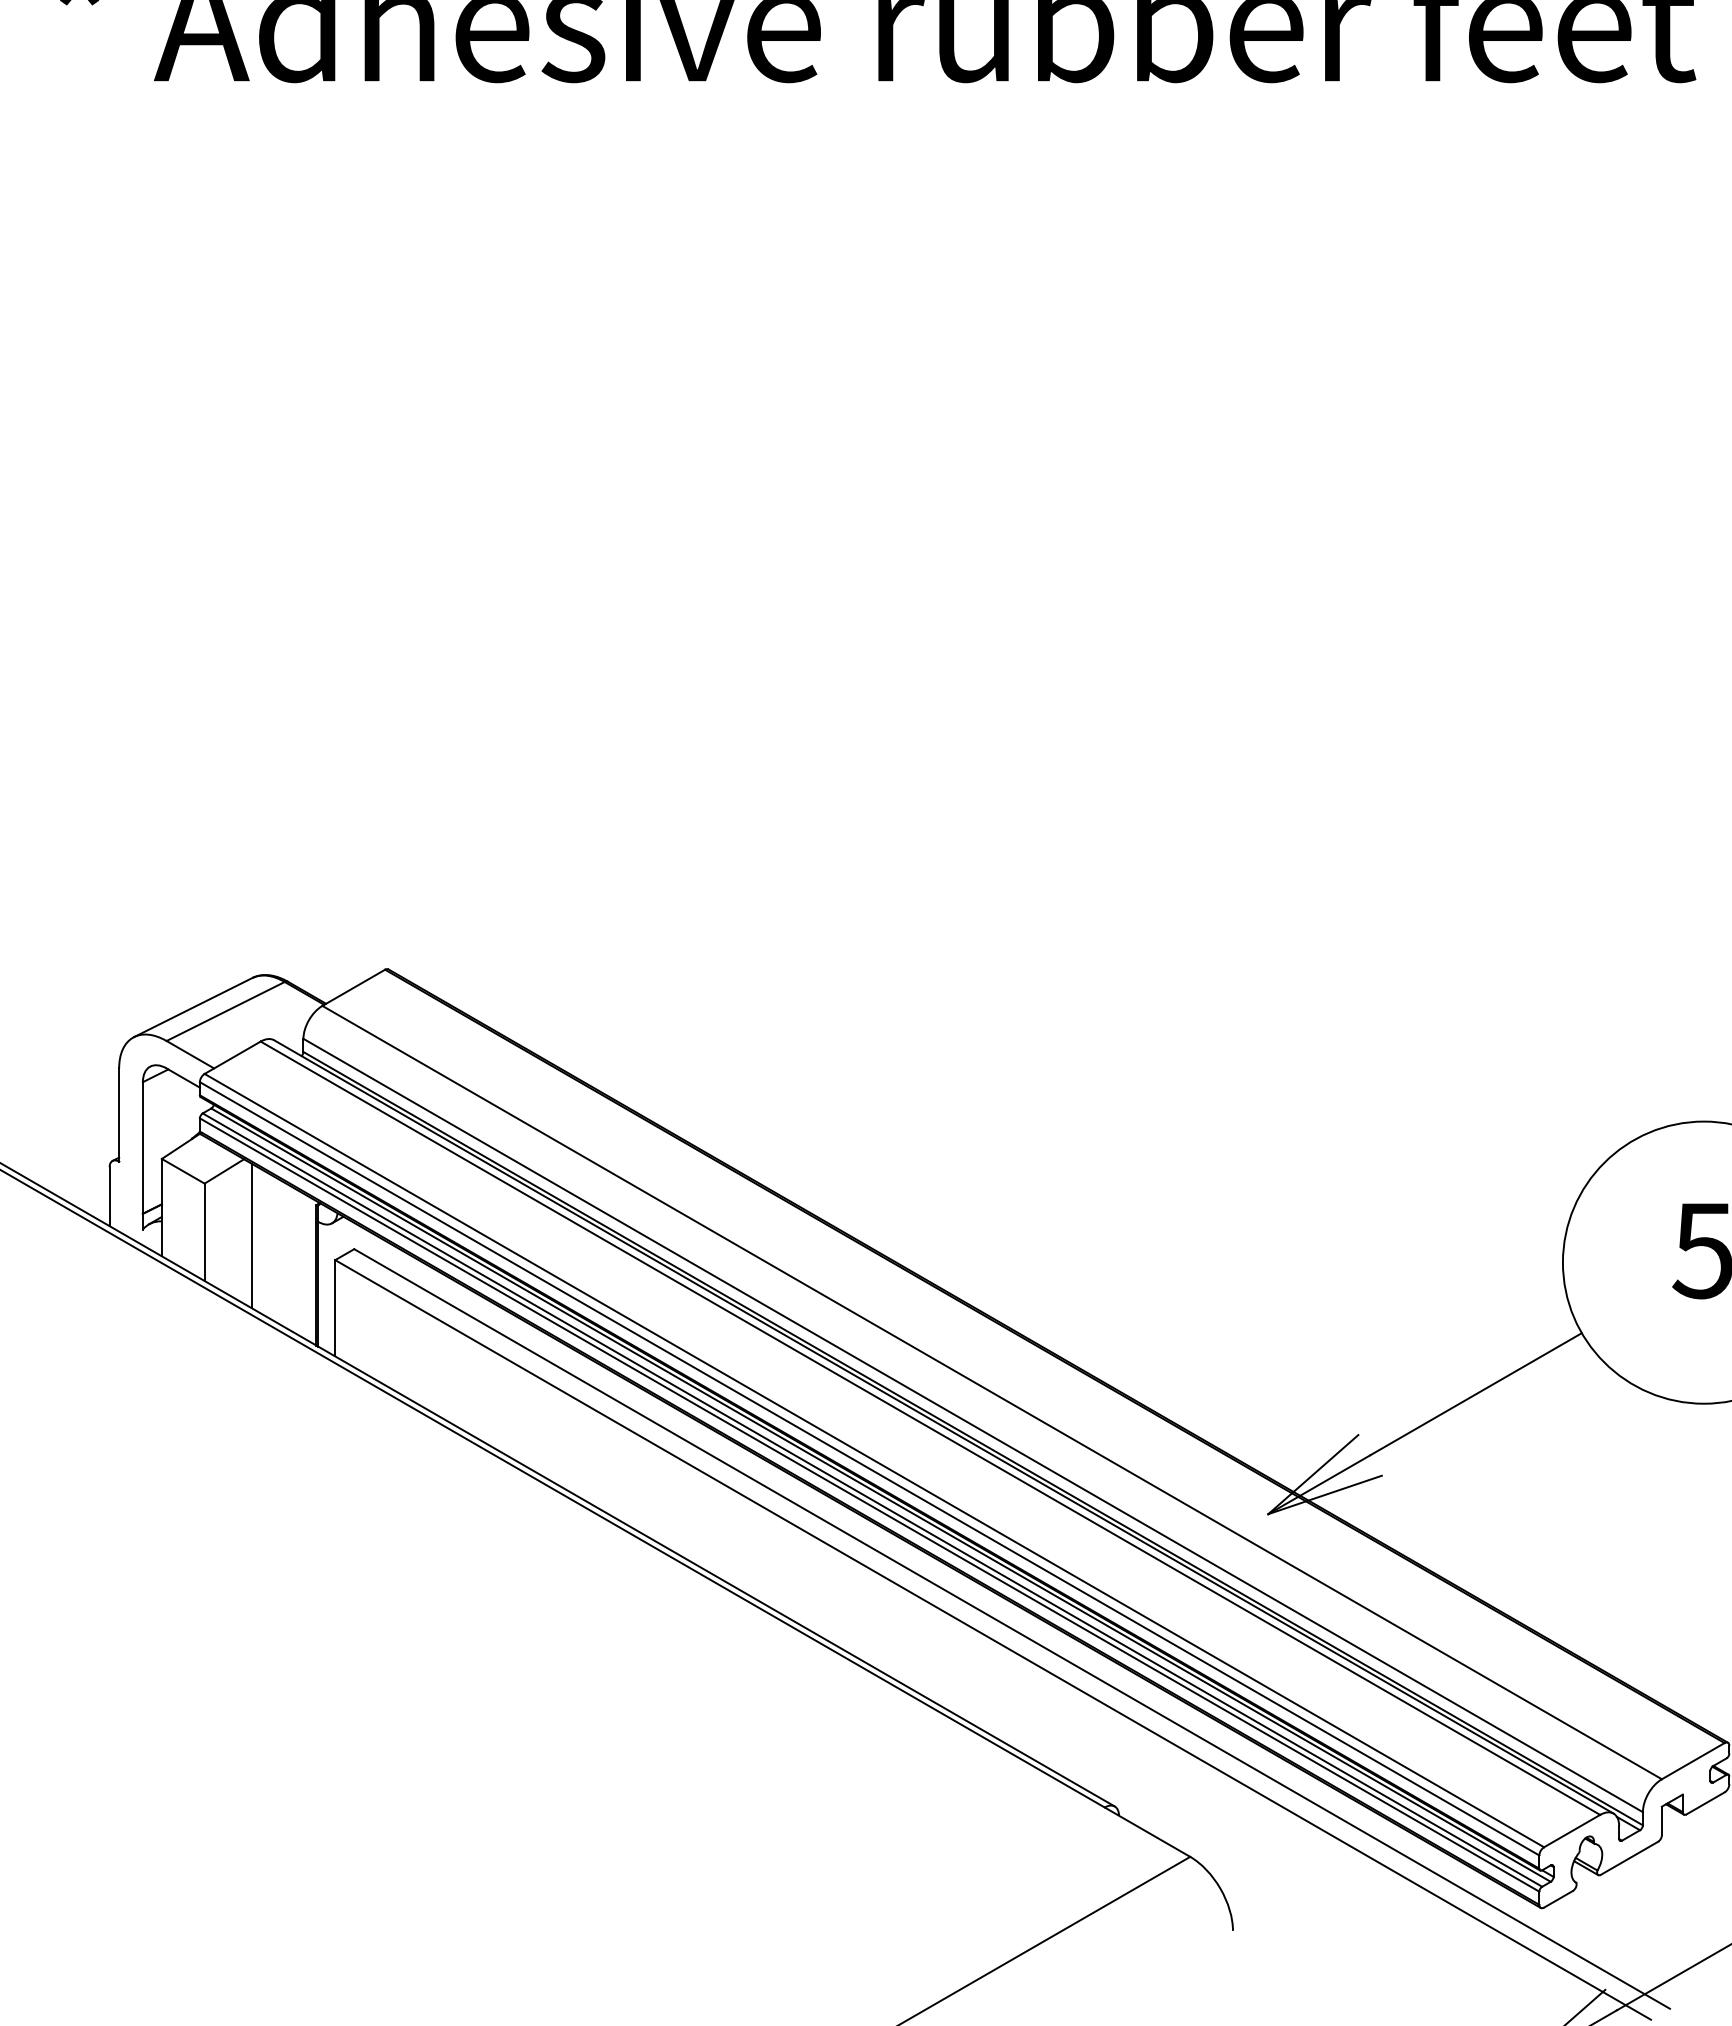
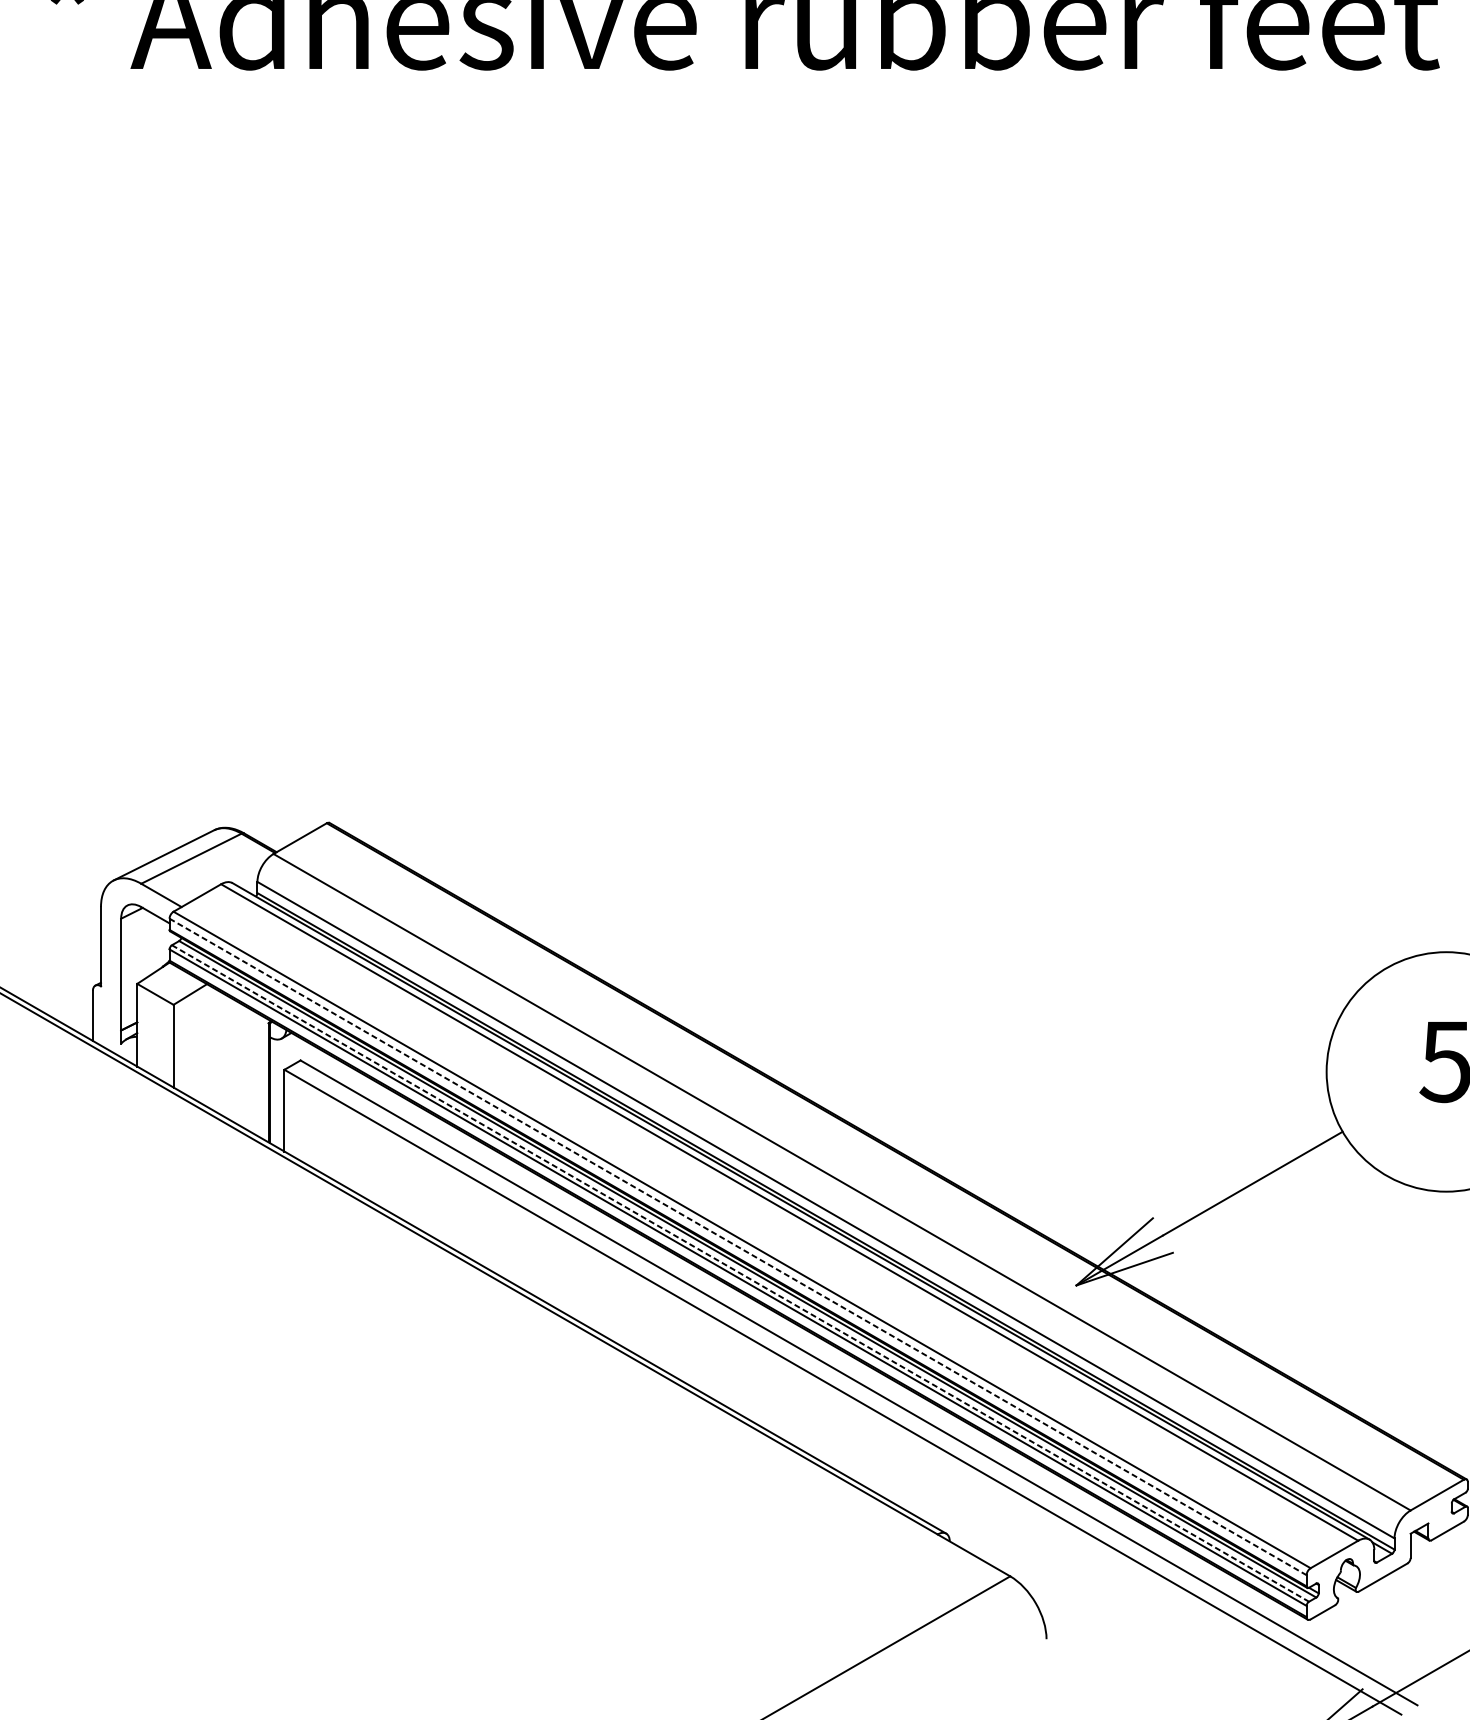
line: (252, 1235) -> (214, 1048), removed
line: (870, 1469) -> (738, 1247), solid -> dashed
line: (872, 1500) -> (740, 1273), solid -> dashed

